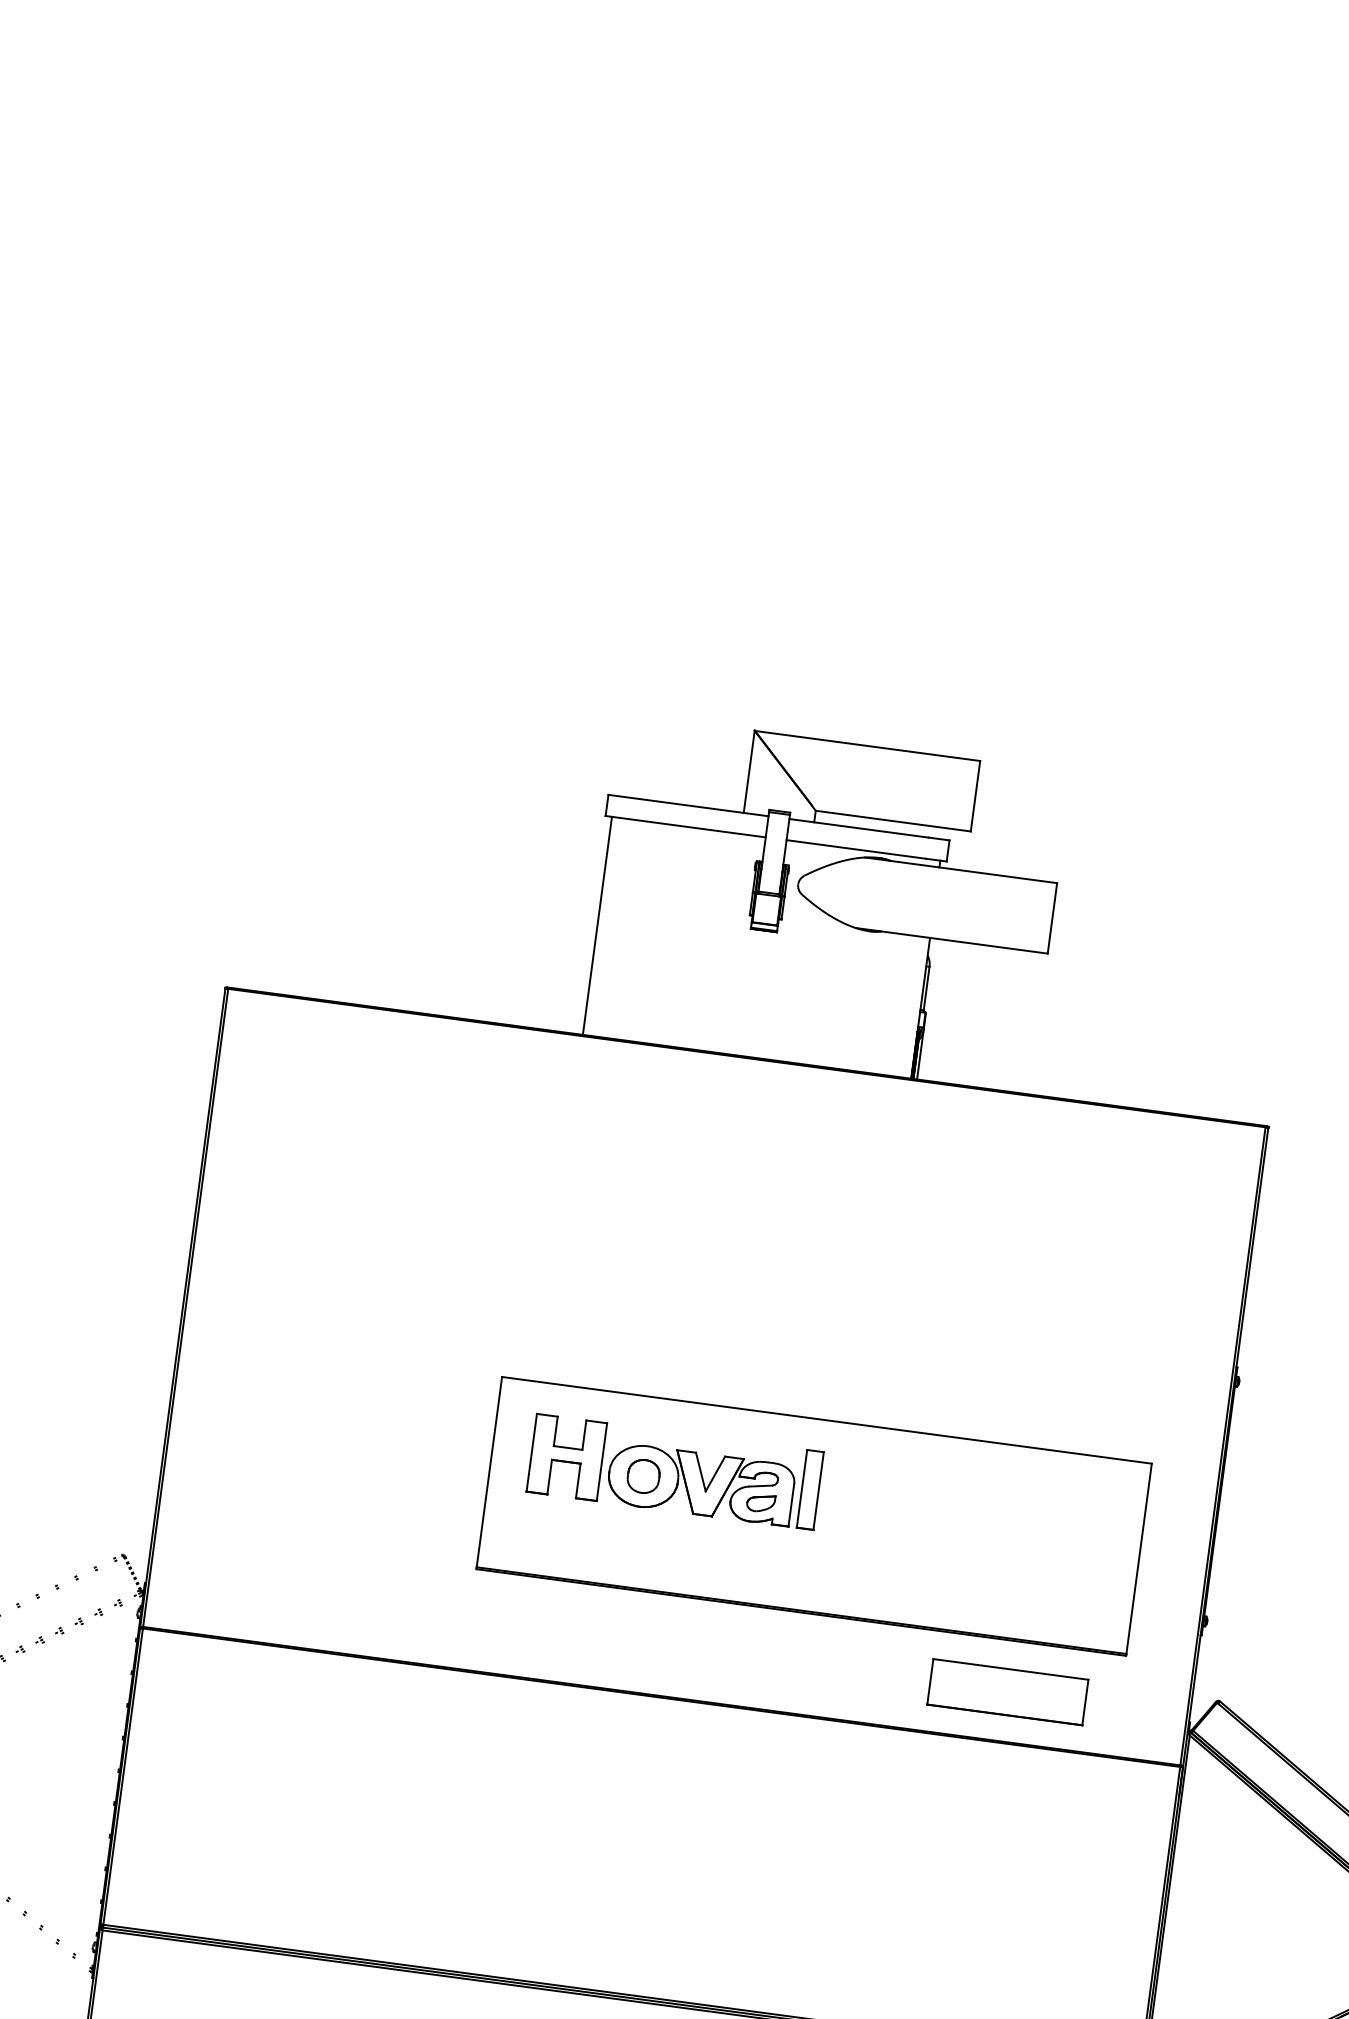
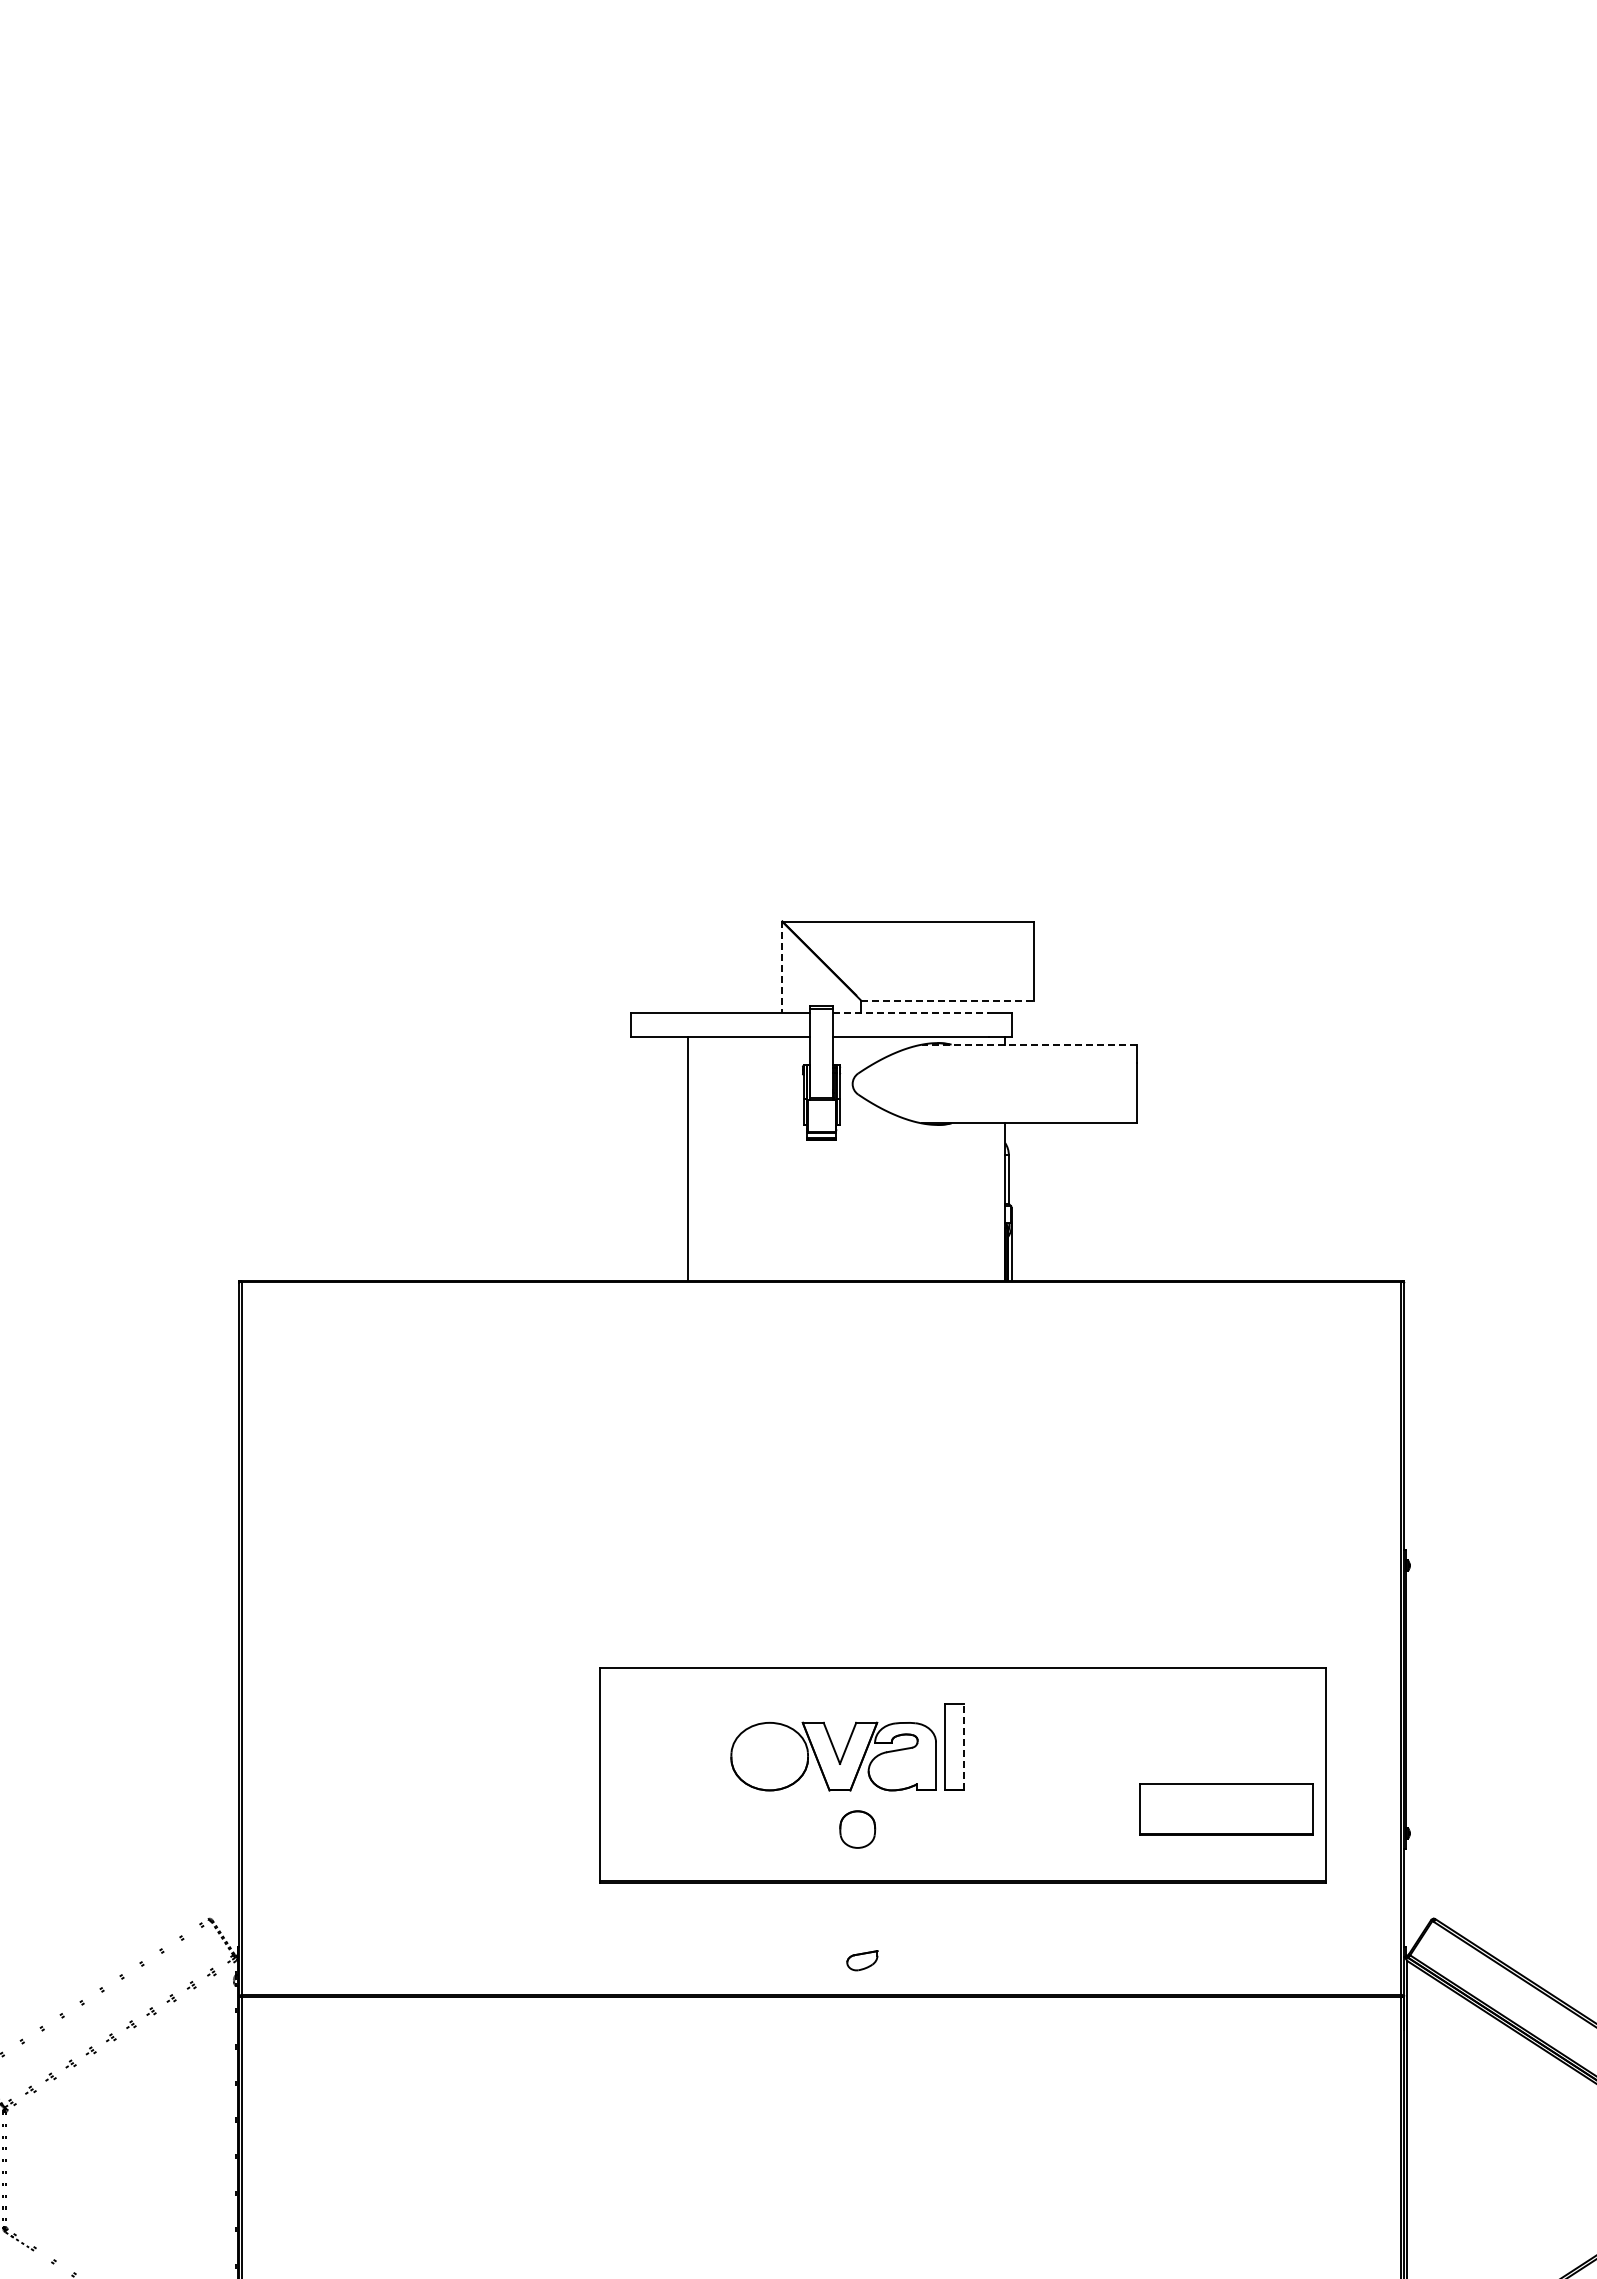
line: (749, 771) -> (782, 967), solid -> dashed
line: (893, 821) -> (947, 1000), solid -> dashed
line: (859, 828) -> (911, 1013), solid -> dashed
line: (960, 870) -> (1028, 1044), solid -> dashed
line: (597, 925) -> (688, 1158), moved
part: (566, 1457) -> (682, 1746), removed
part: (643, 1476) -> (857, 1829), moved
line: (818, 1490) -> (963, 1746), solid -> dashed
part: (761, 1502) -> (862, 1960), moved
part: (1008, 1692) -> (1226, 1809), moved

